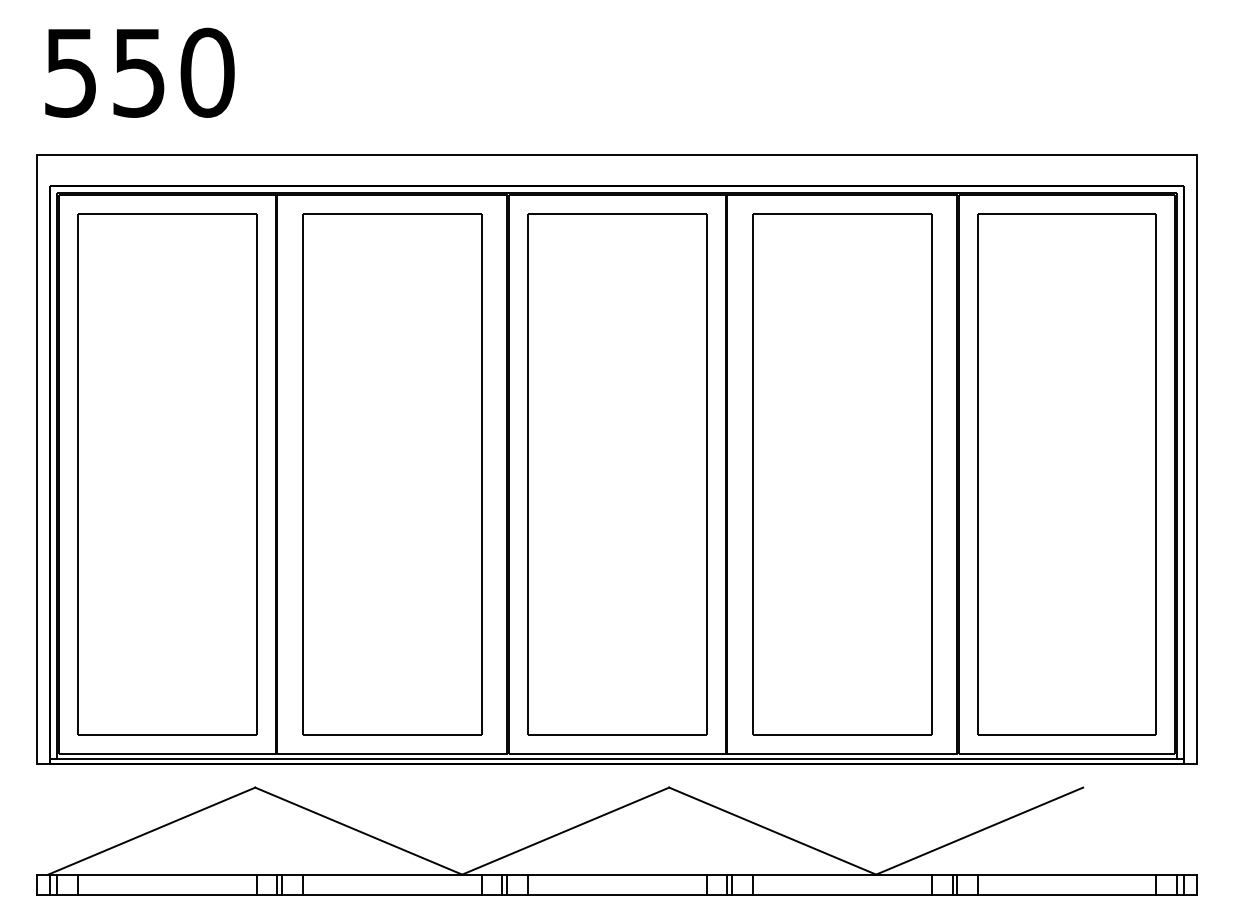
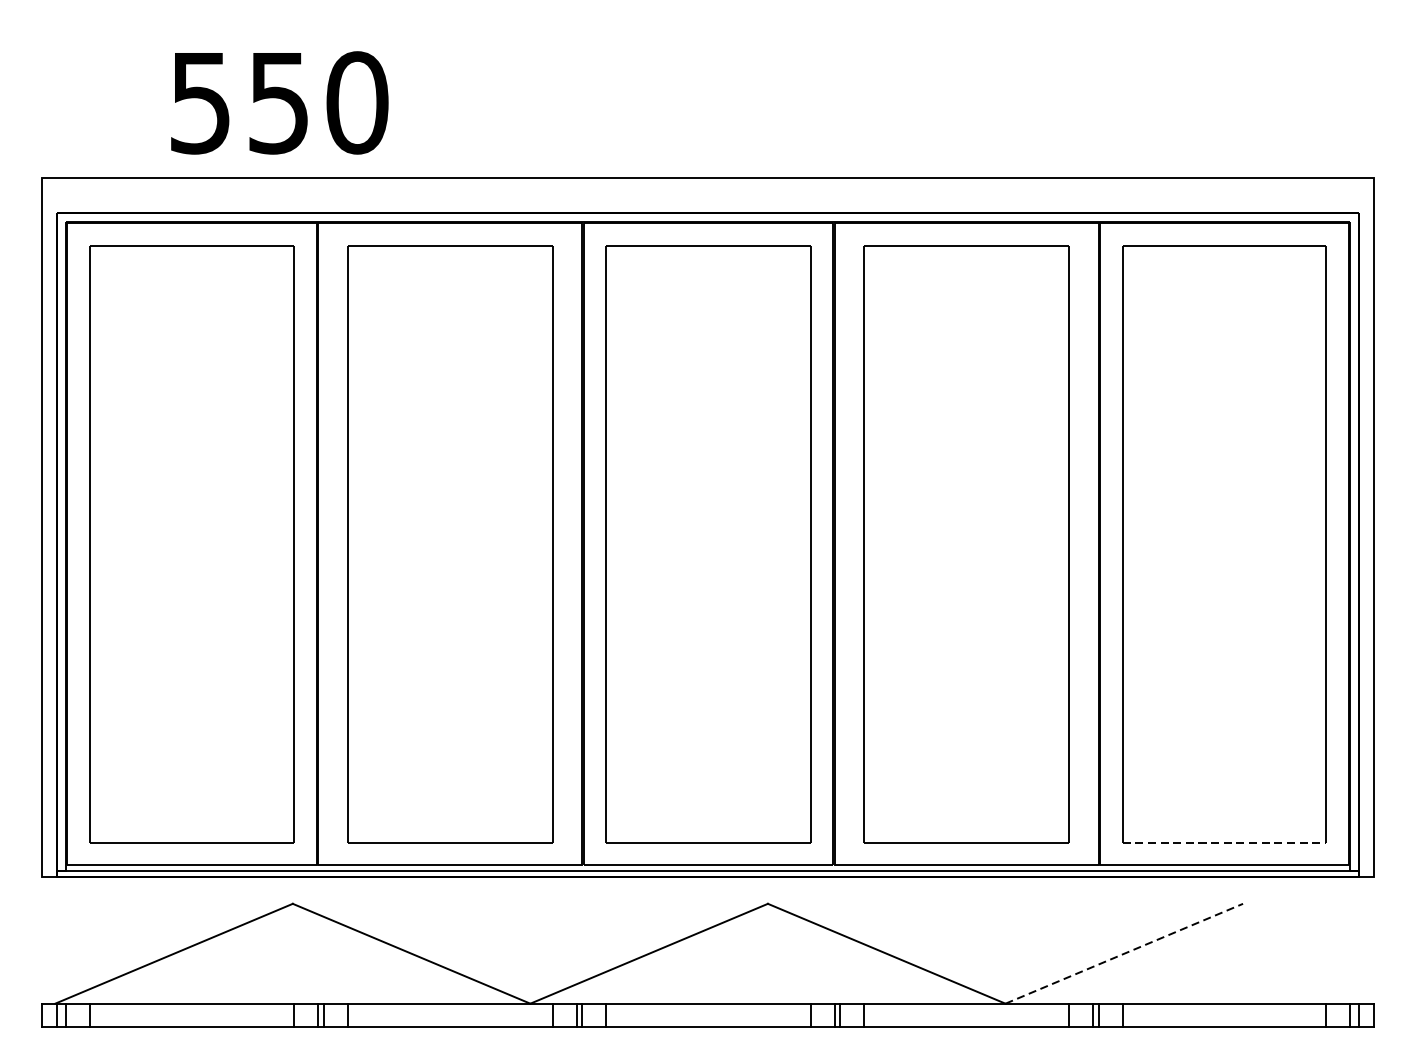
text: (139, 72) -> (279, 102), moved
line: (1067, 734) -> (1225, 842), solid -> dashed
line: (980, 830) -> (1125, 953), solid -> dashed

